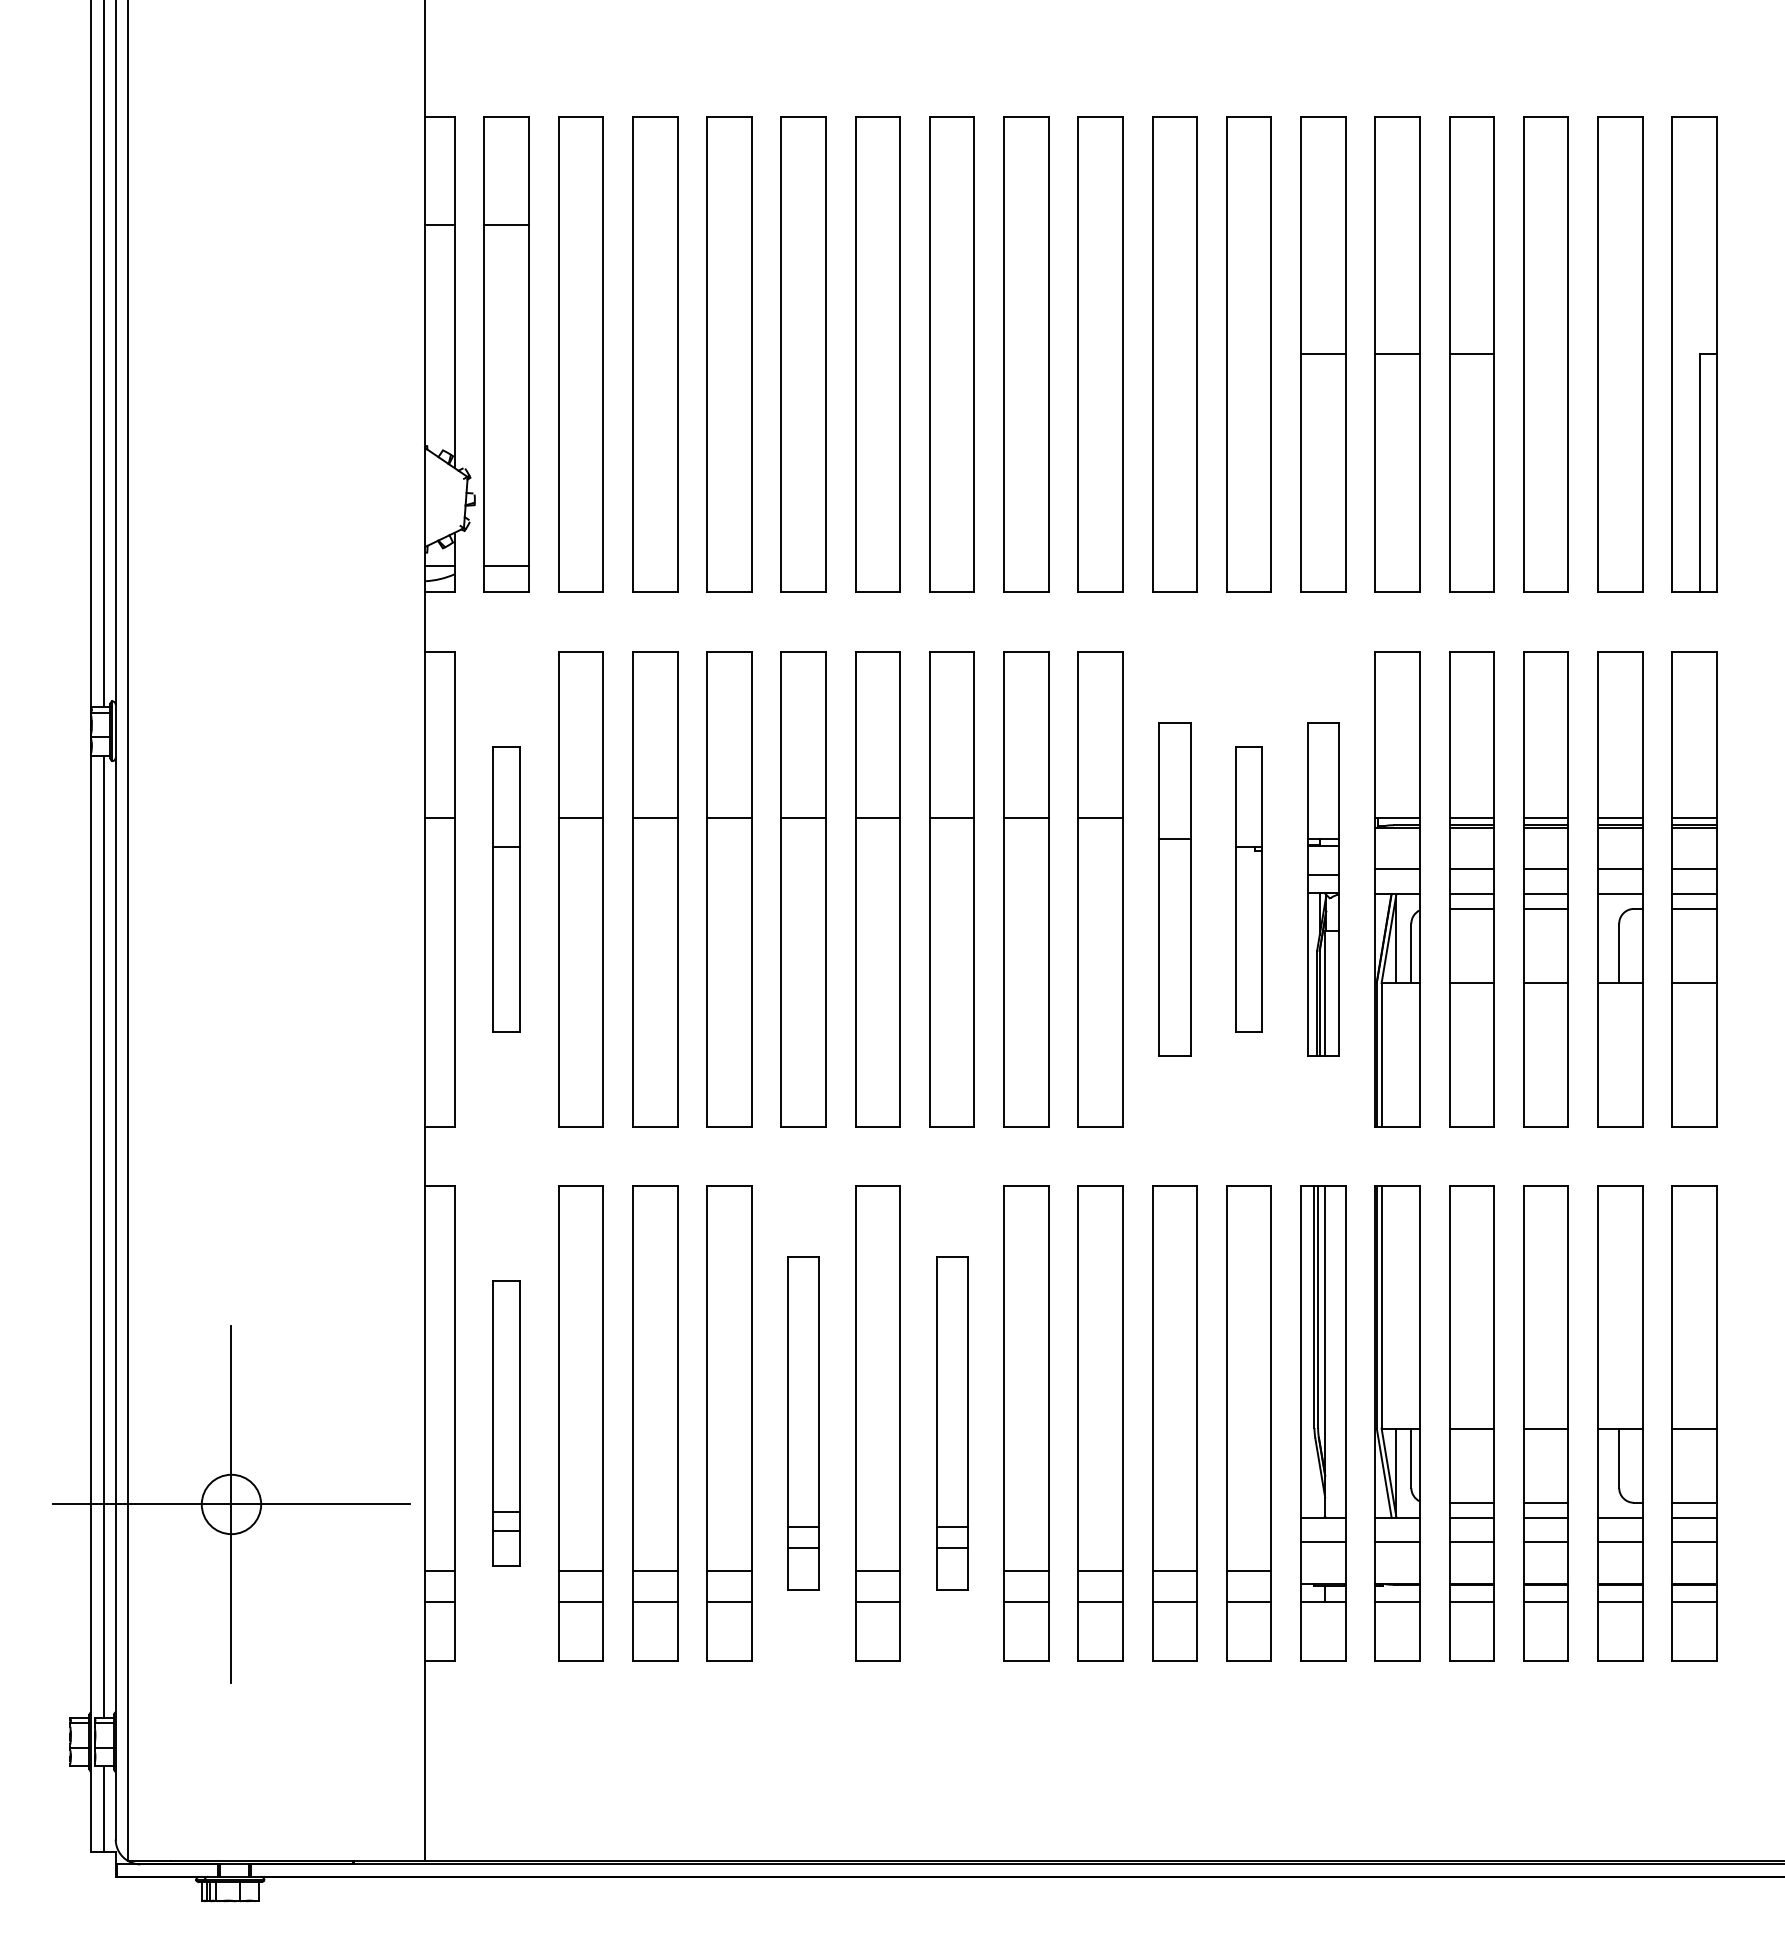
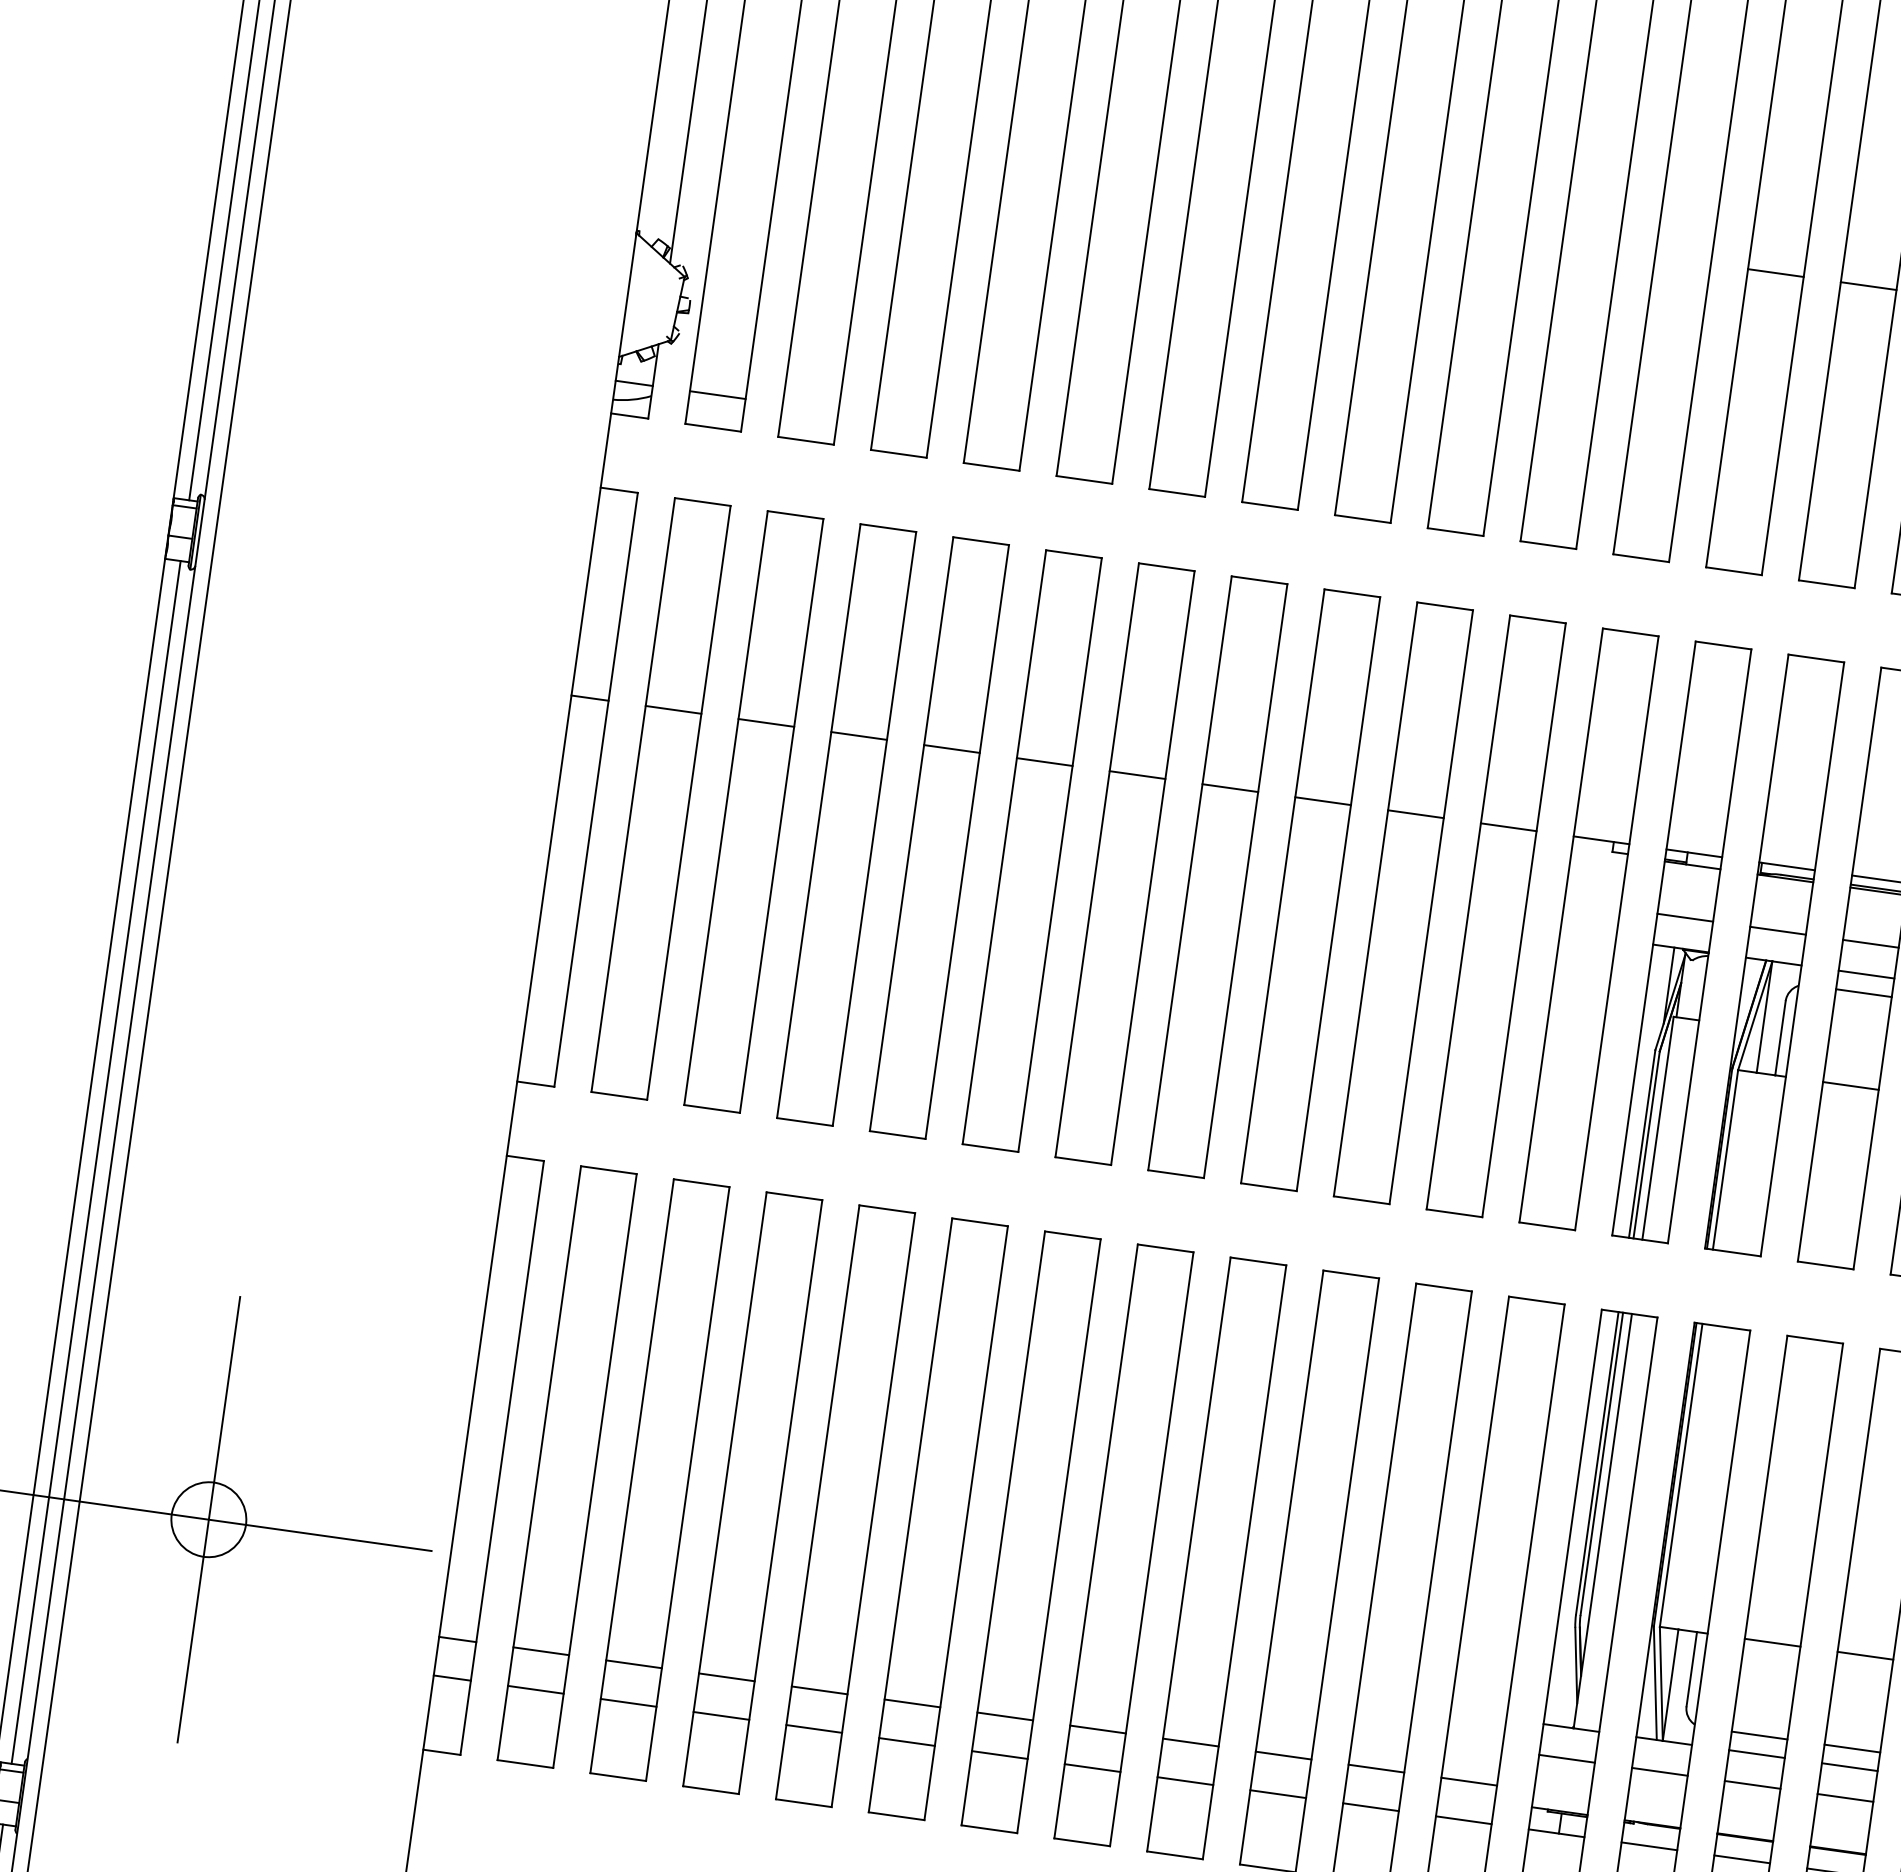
part: (506, 889) -> (660, 799), size x1.67
part: (1174, 889) -> (1495, 916), size x1.43
part: (1248, 889) -> (1588, 929), size x1.67
part: (1323, 889) -> (1681, 942), size x1.43
part: (506, 1423) -> (566, 1466), size x1.67
part: (803, 1423) -> (938, 1518), size x1.43
part: (951, 1423) -> (1123, 1544), size x1.43

